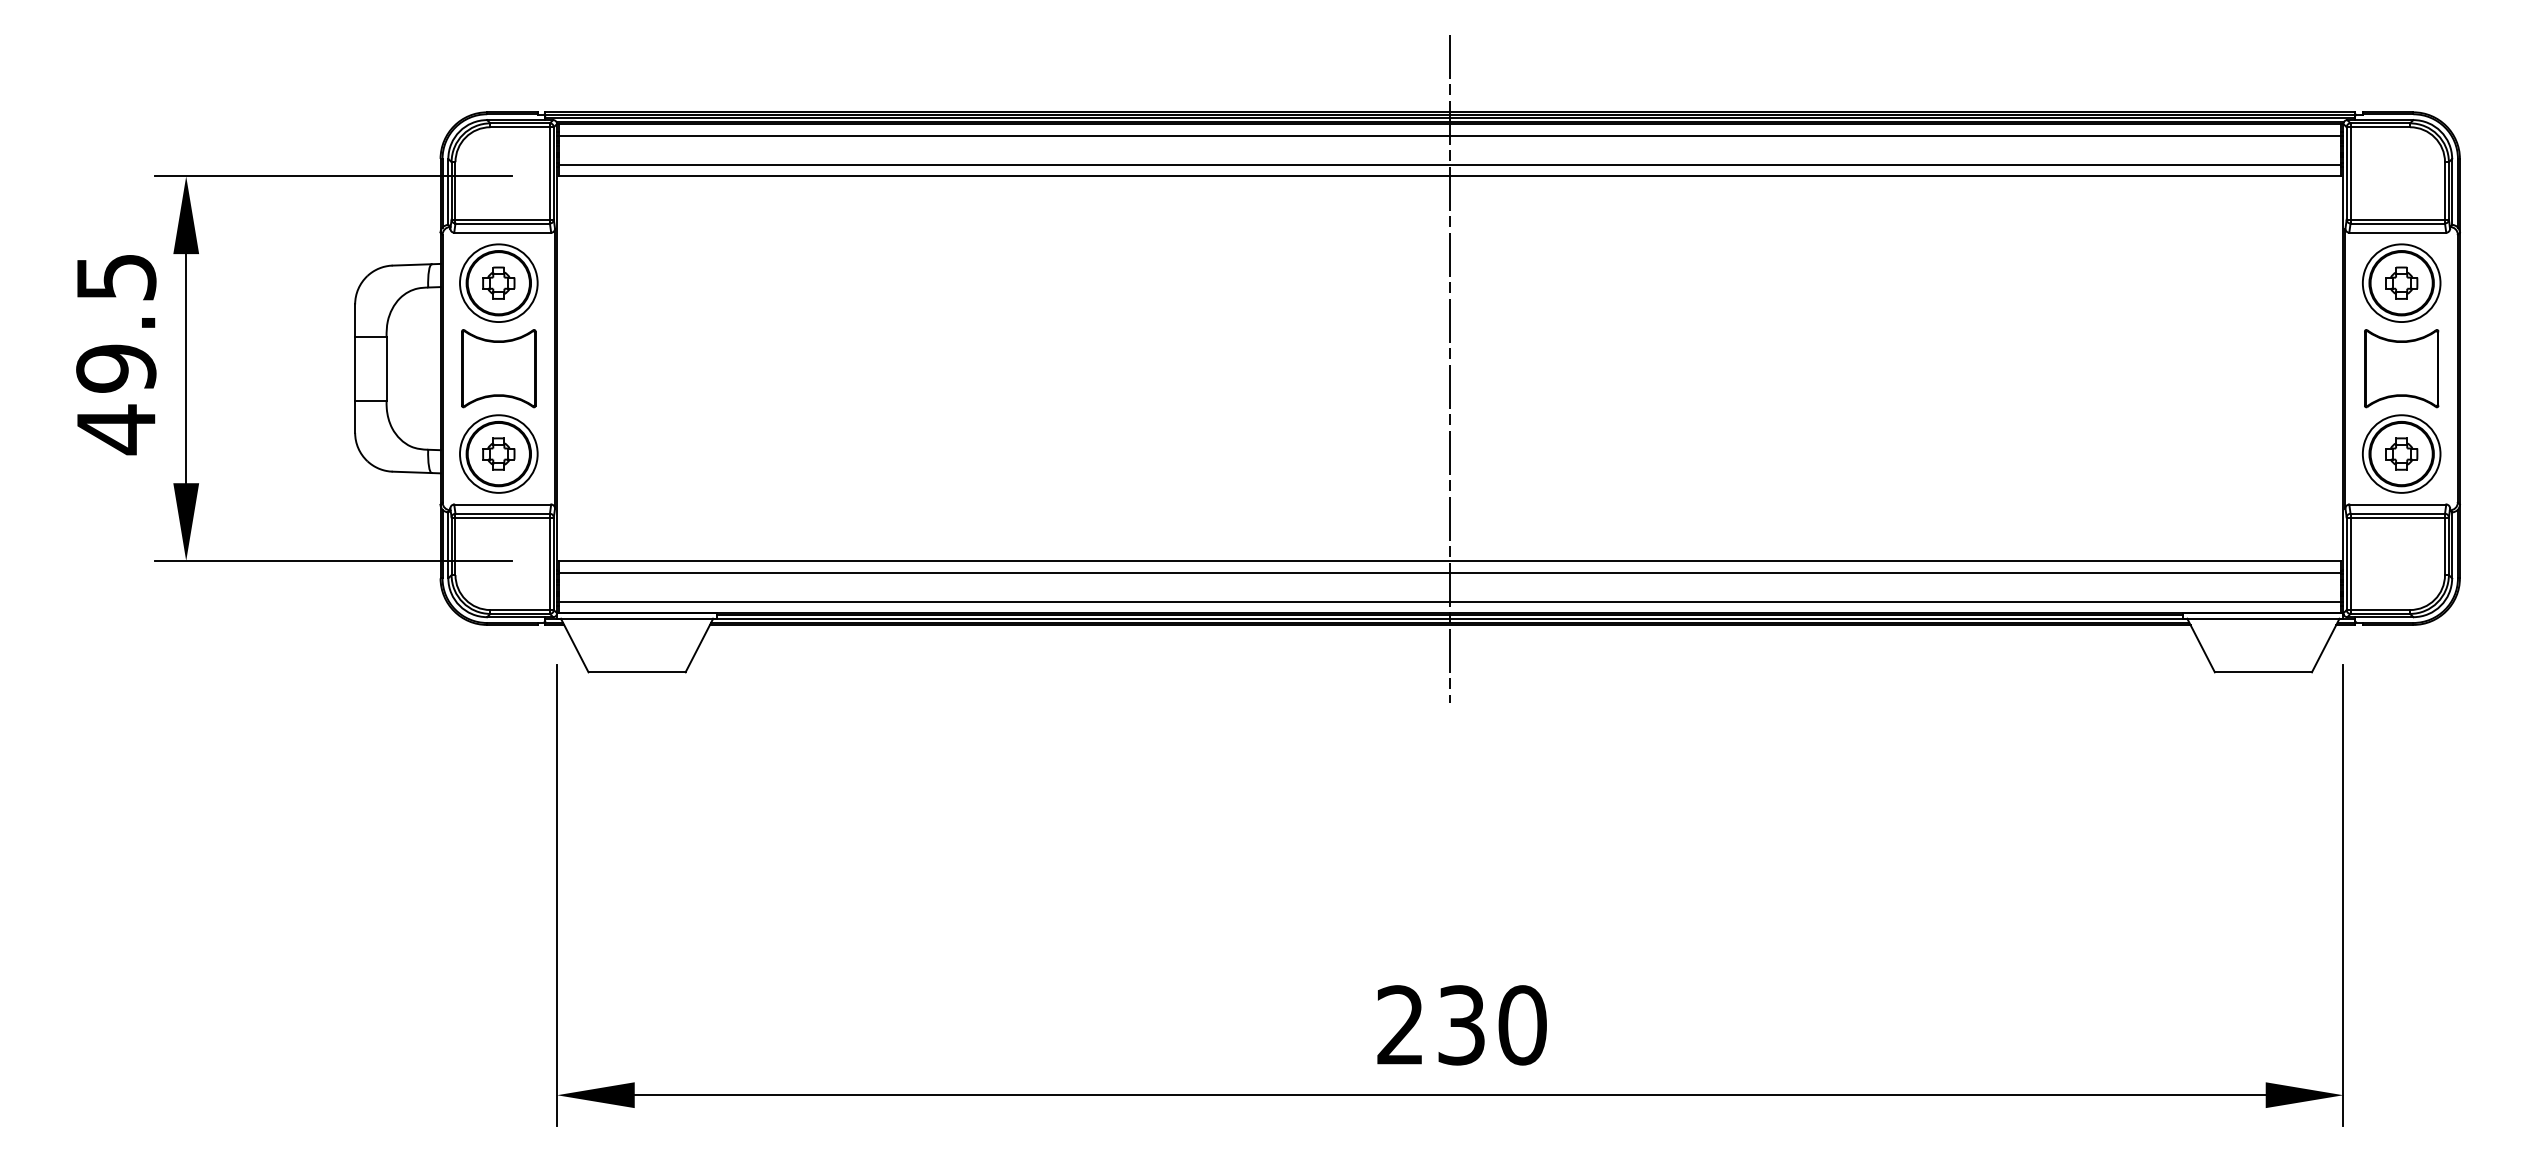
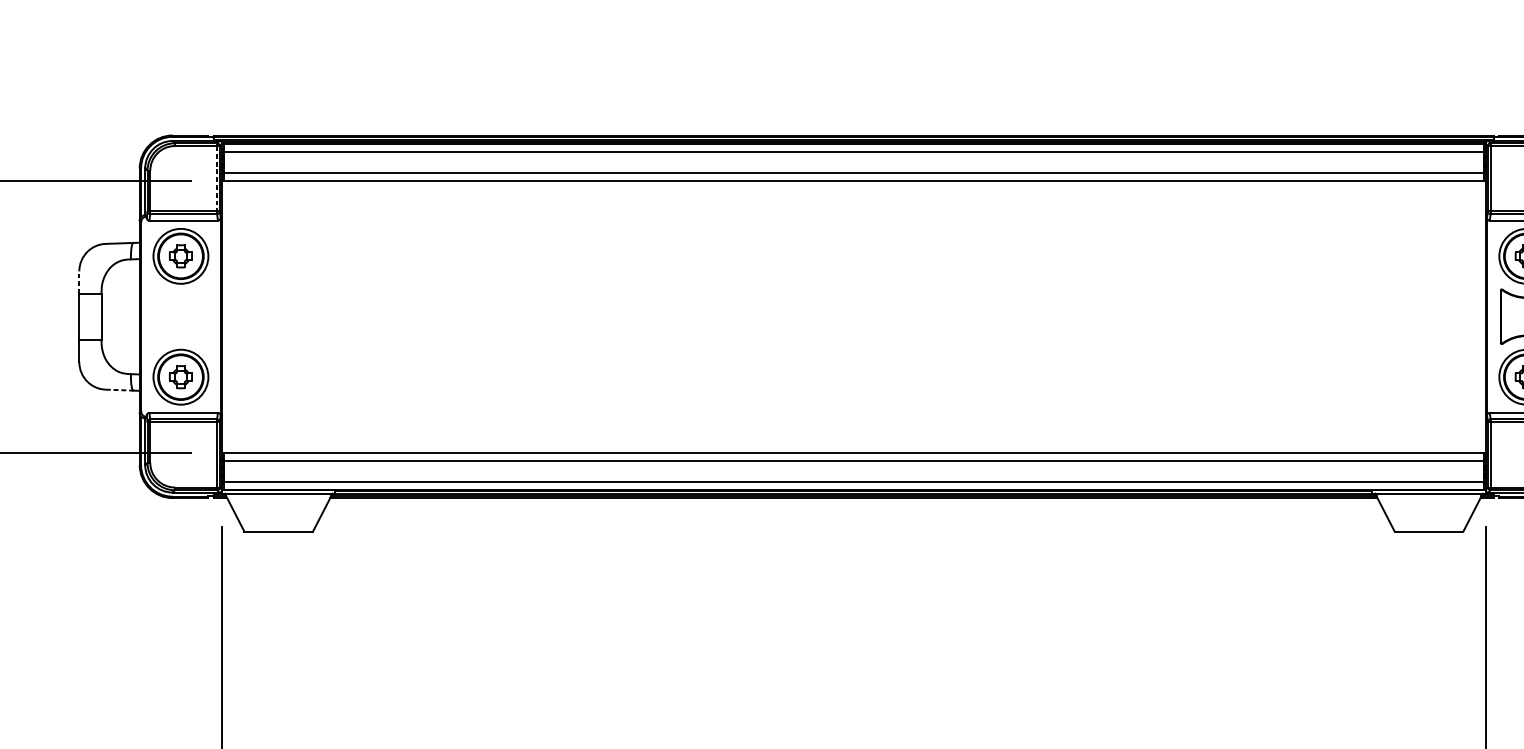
line: (549, 174) -> (216, 179), solid -> dashed
line: (355, 319) -> (79, 282), solid -> dashed
part: (498, 368) -> (180, 316), removed
line: (1450, 368) -> (854, 316), removed
line: (412, 472) -> (119, 390), solid -> dashed

